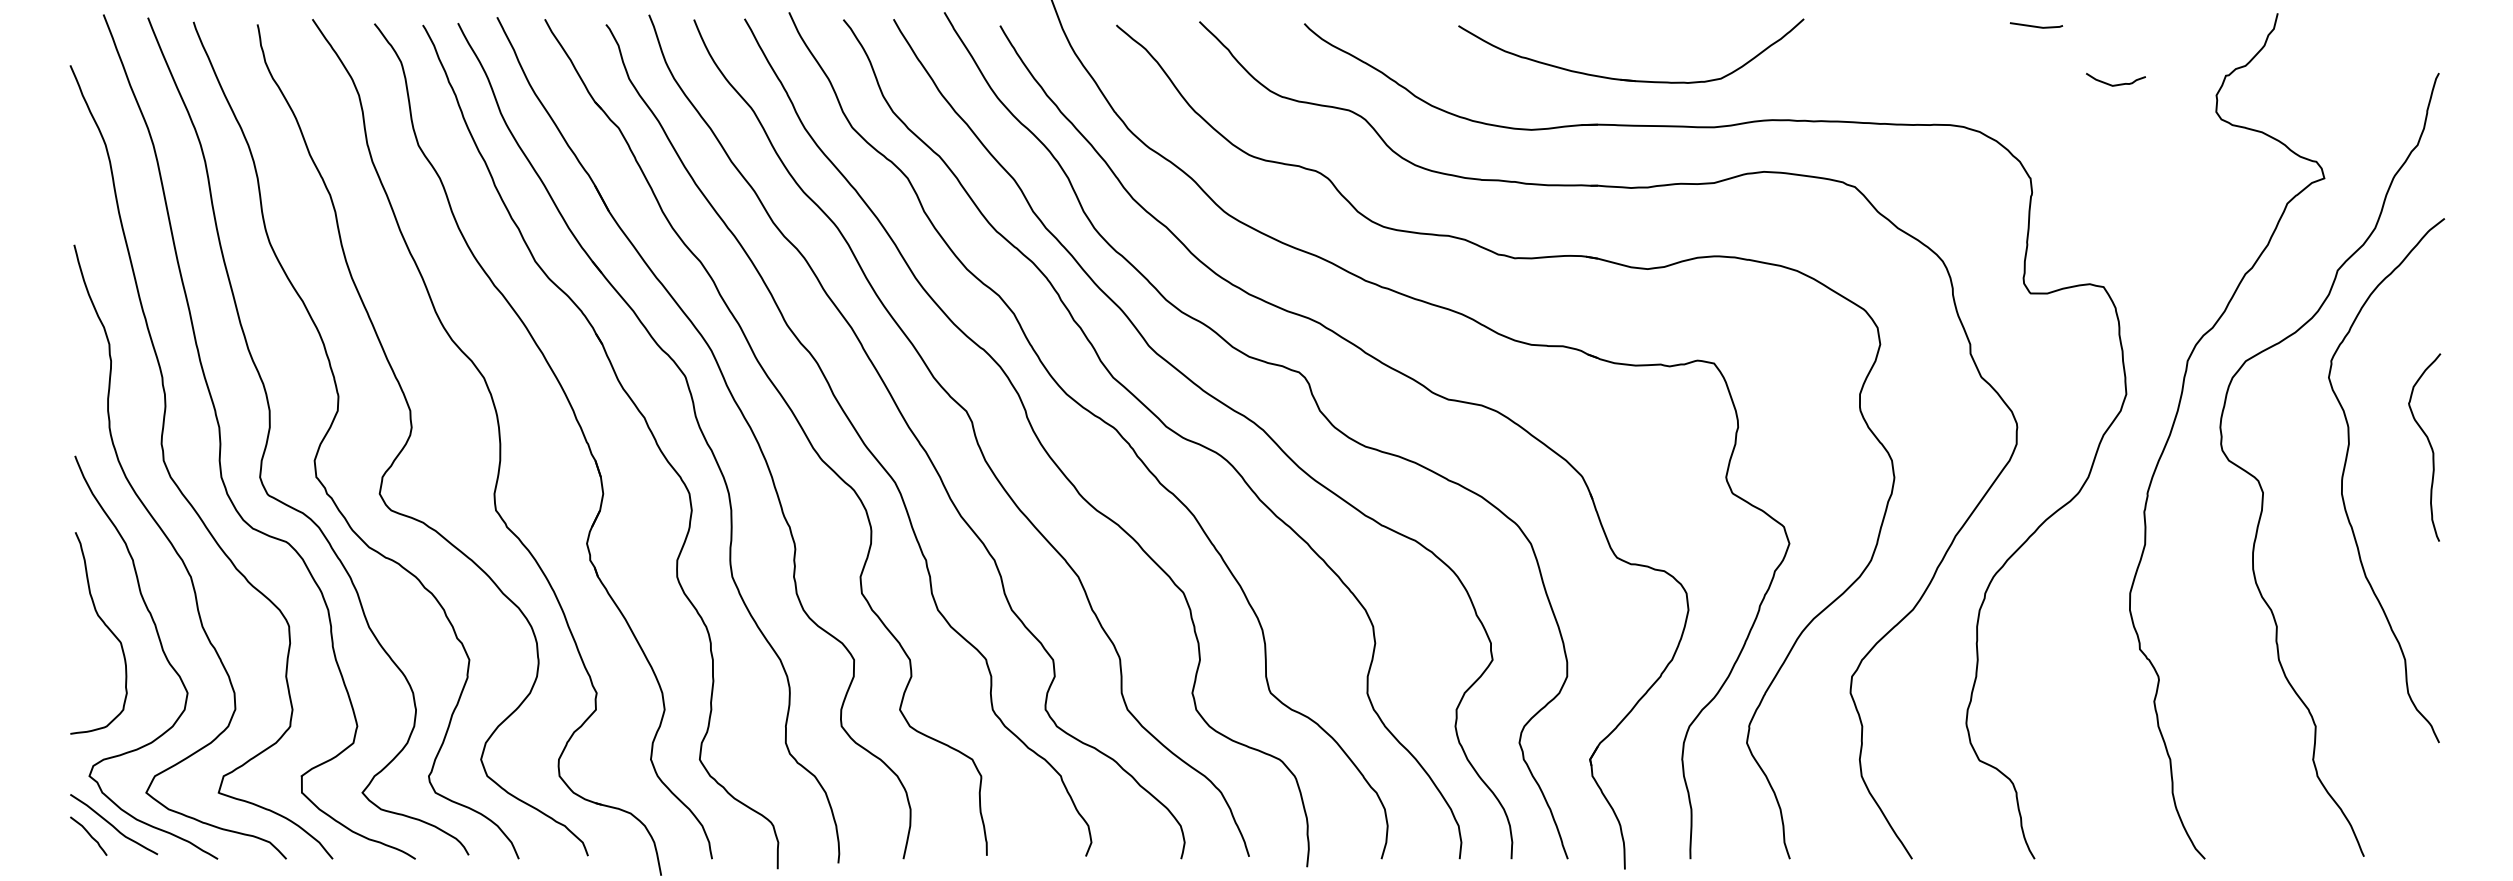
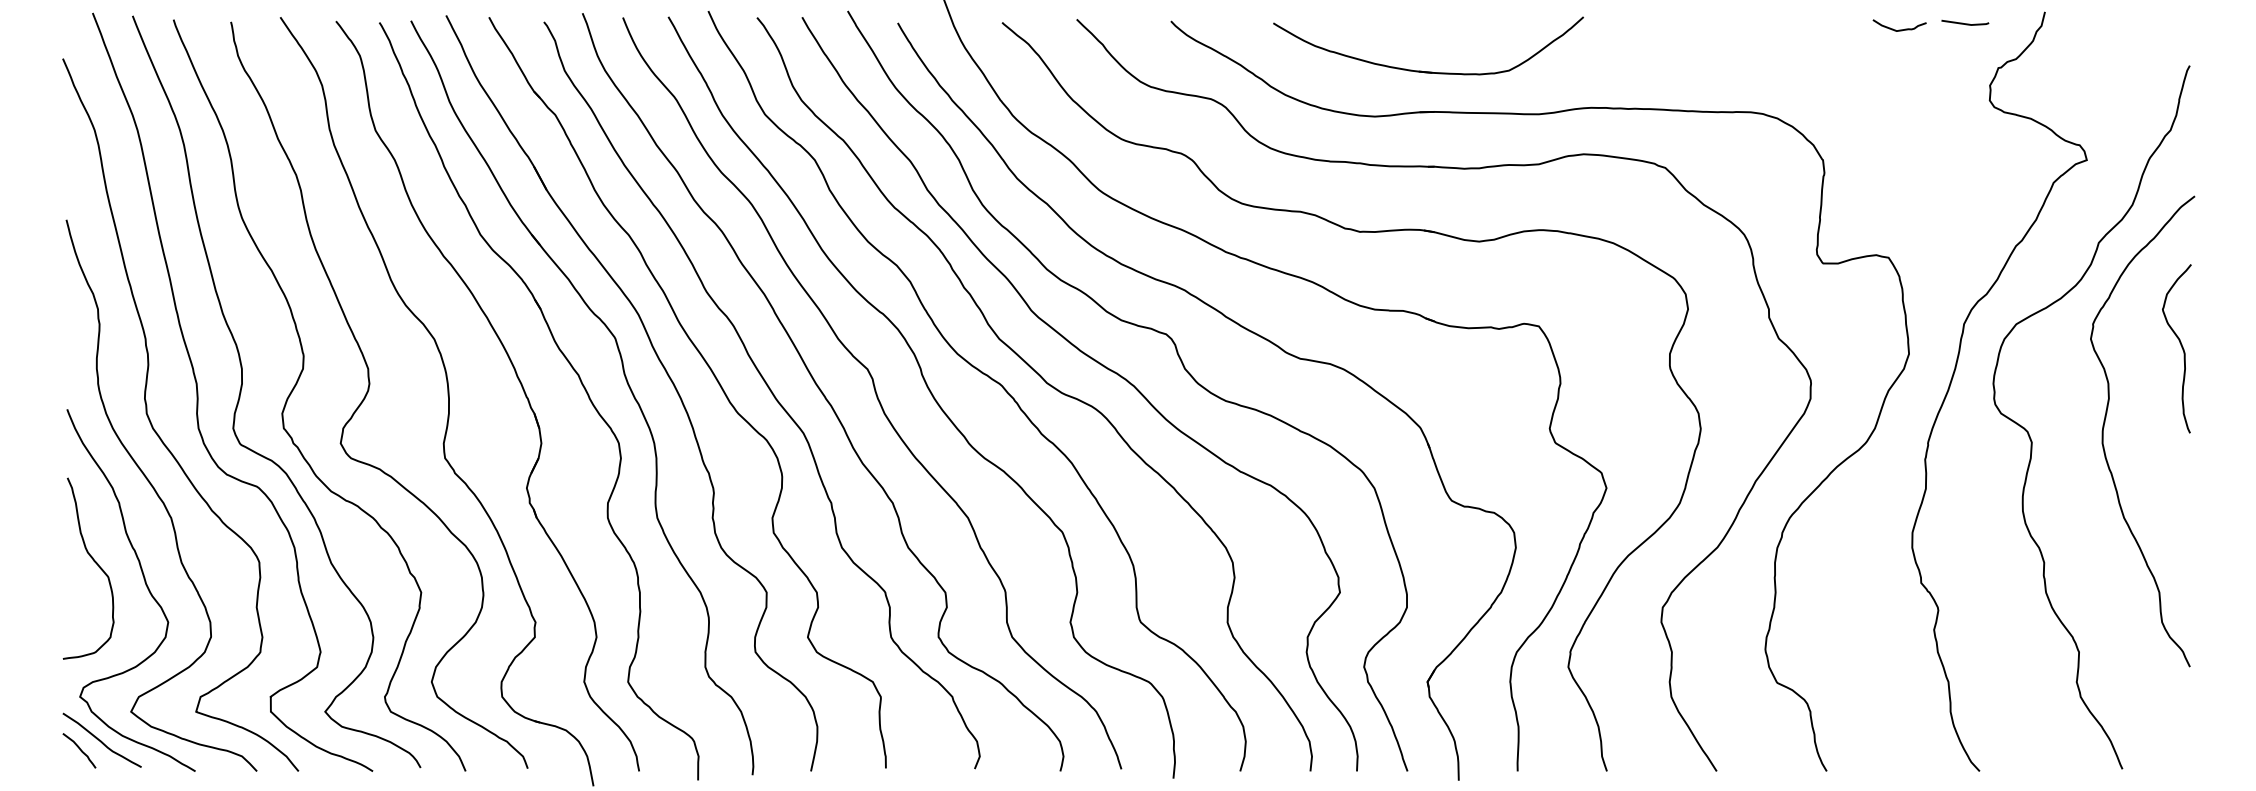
line: (2036, 26) -> (1965, 23), moved
part: (1623, 78) -> (1421, 70), moved
curve: (2115, 84) -> (1899, 29), moved
curve: (2428, 443) -> (2180, 345), moved

